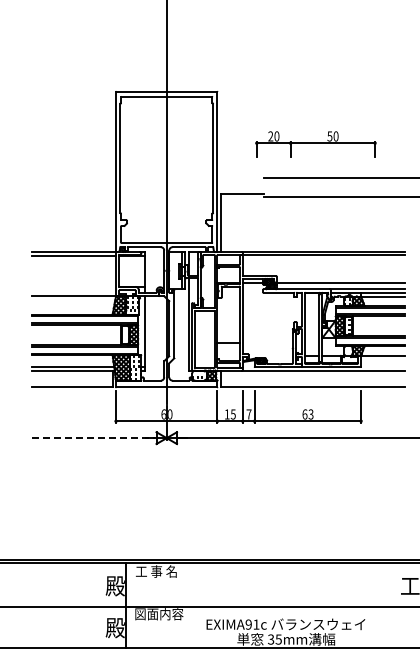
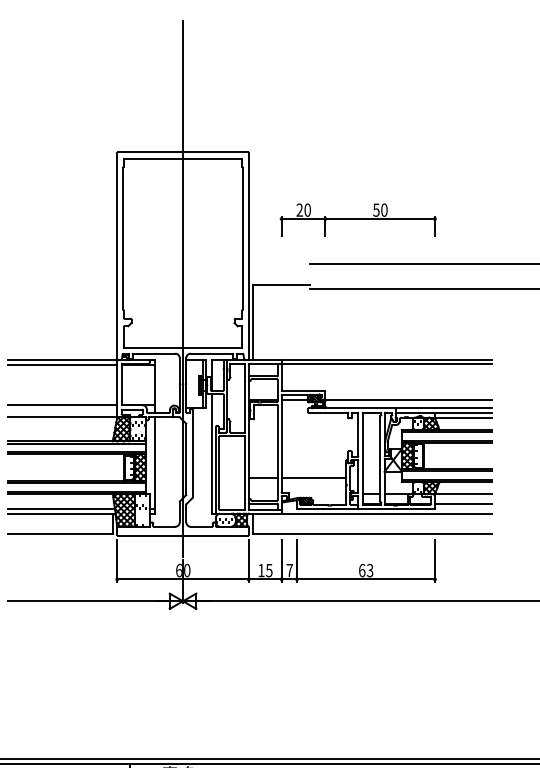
part: (315, 144) -> (357, 220), moved
line: (73, 286) -> (62, 404), added
line: (267, 343) -> (313, 478), added
line: (383, 363) -> (464, 504), added
line: (93, 438) -> (88, 601), dashed -> solid

